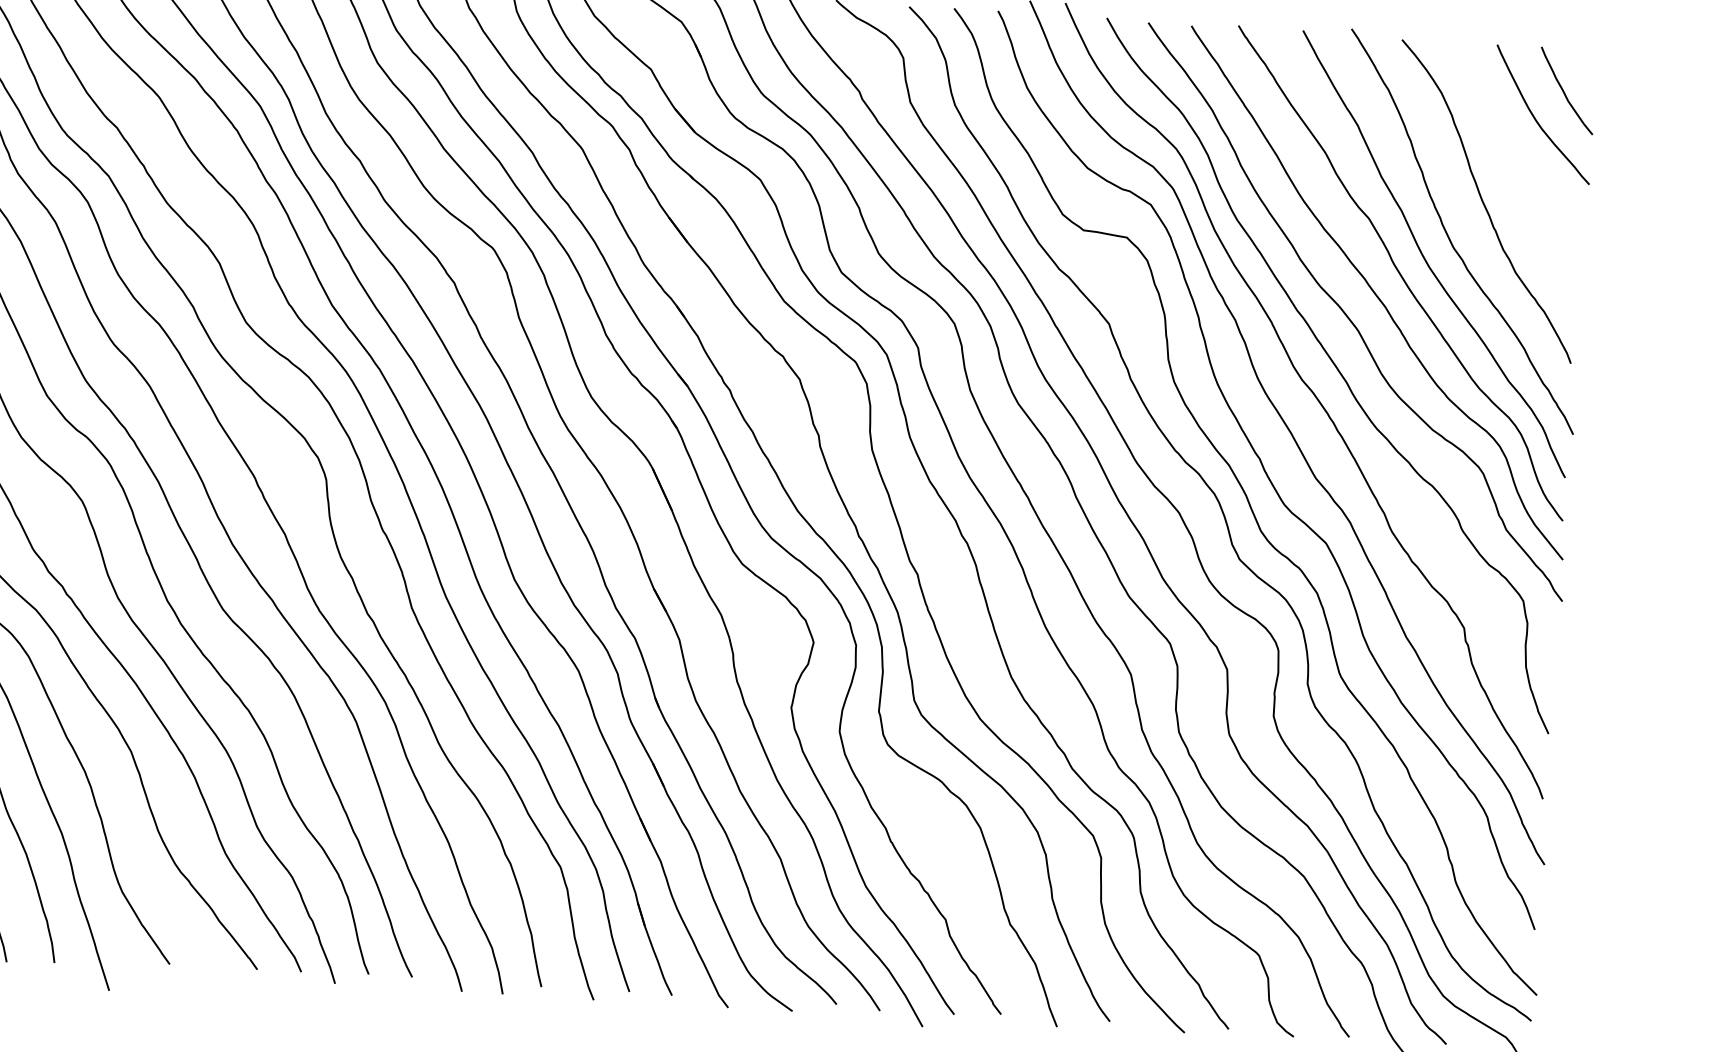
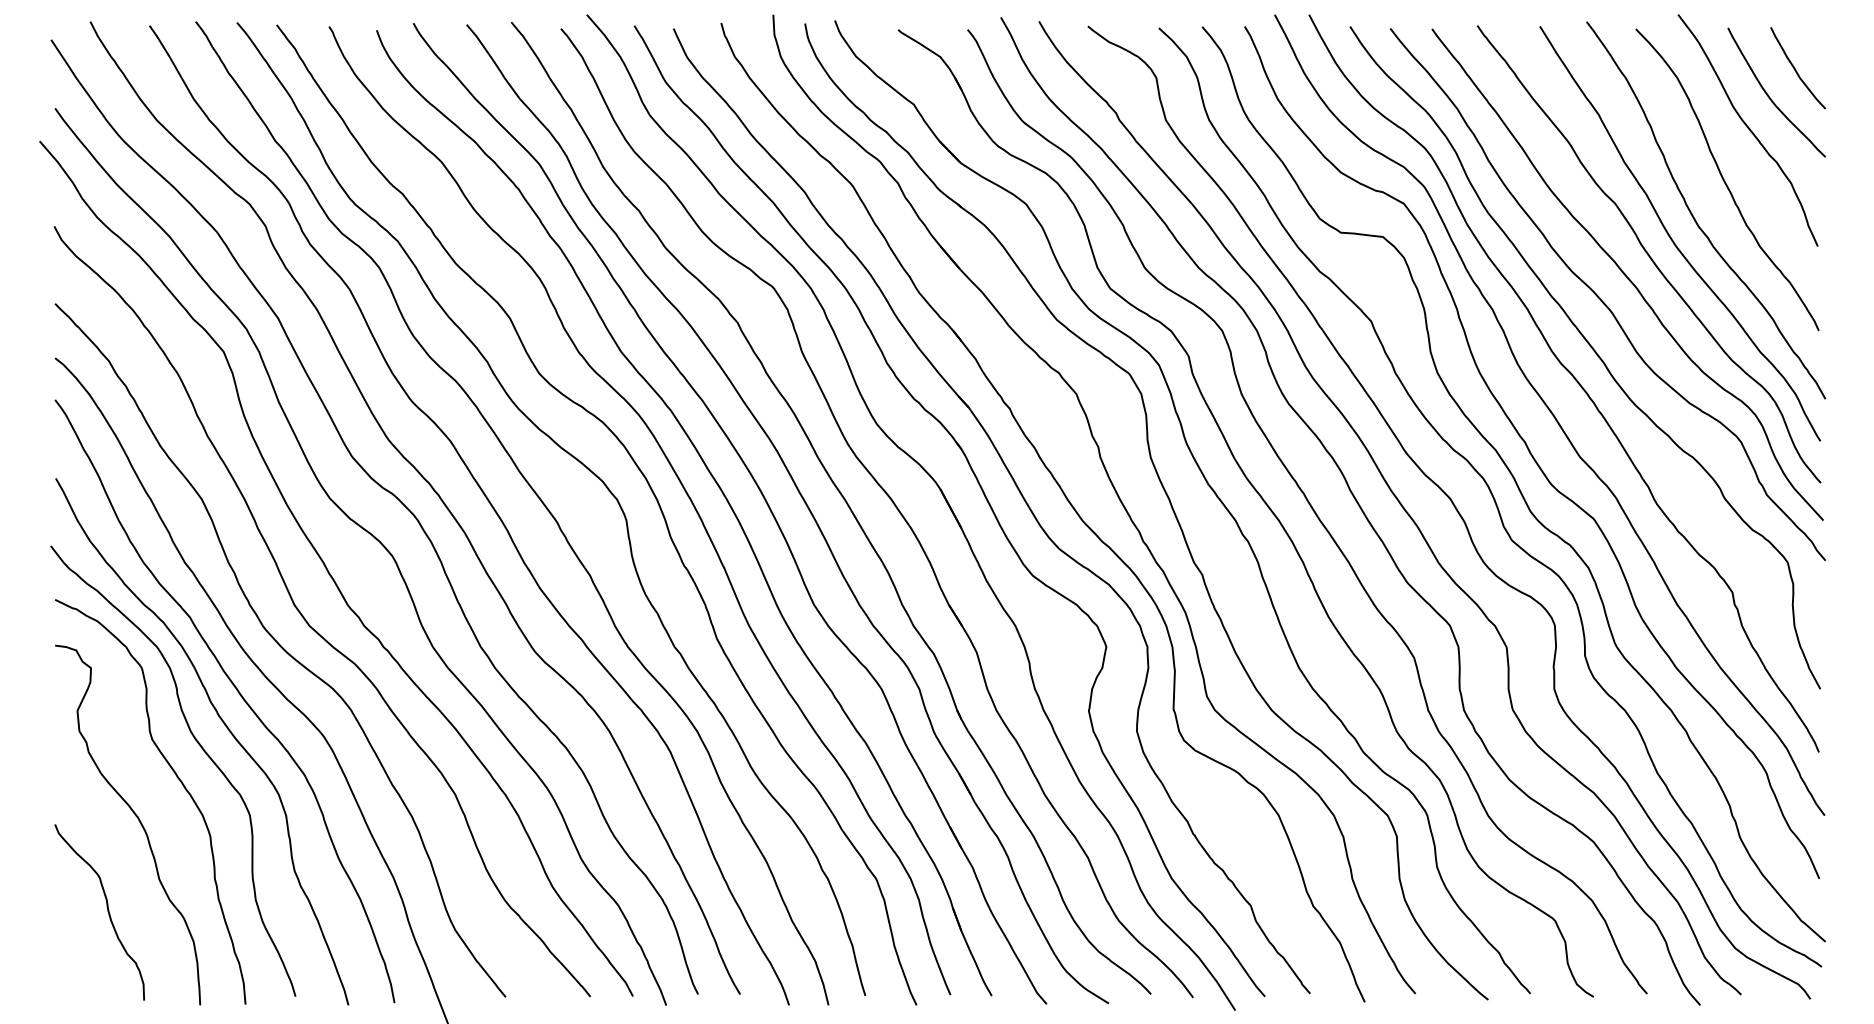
curve: (1511, 150) -> (1748, 129), added

